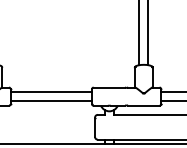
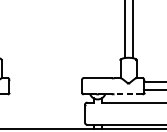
line: (51, 92) -> (45, 82), removed
line: (51, 101) -> (45, 90), removed
line: (143, 105) -> (128, 94), solid -> dashed

